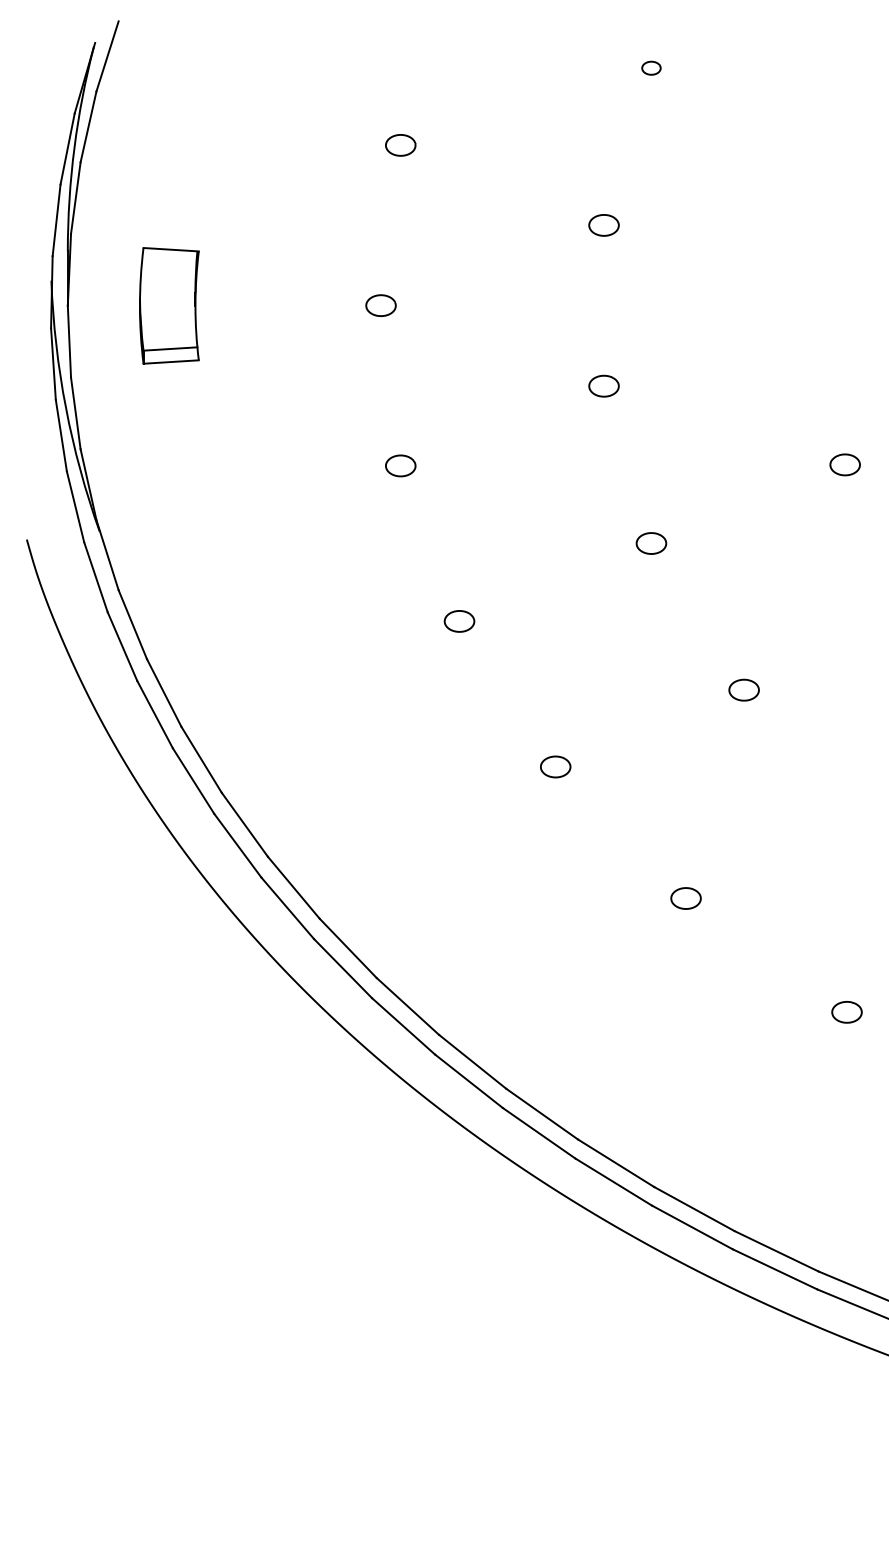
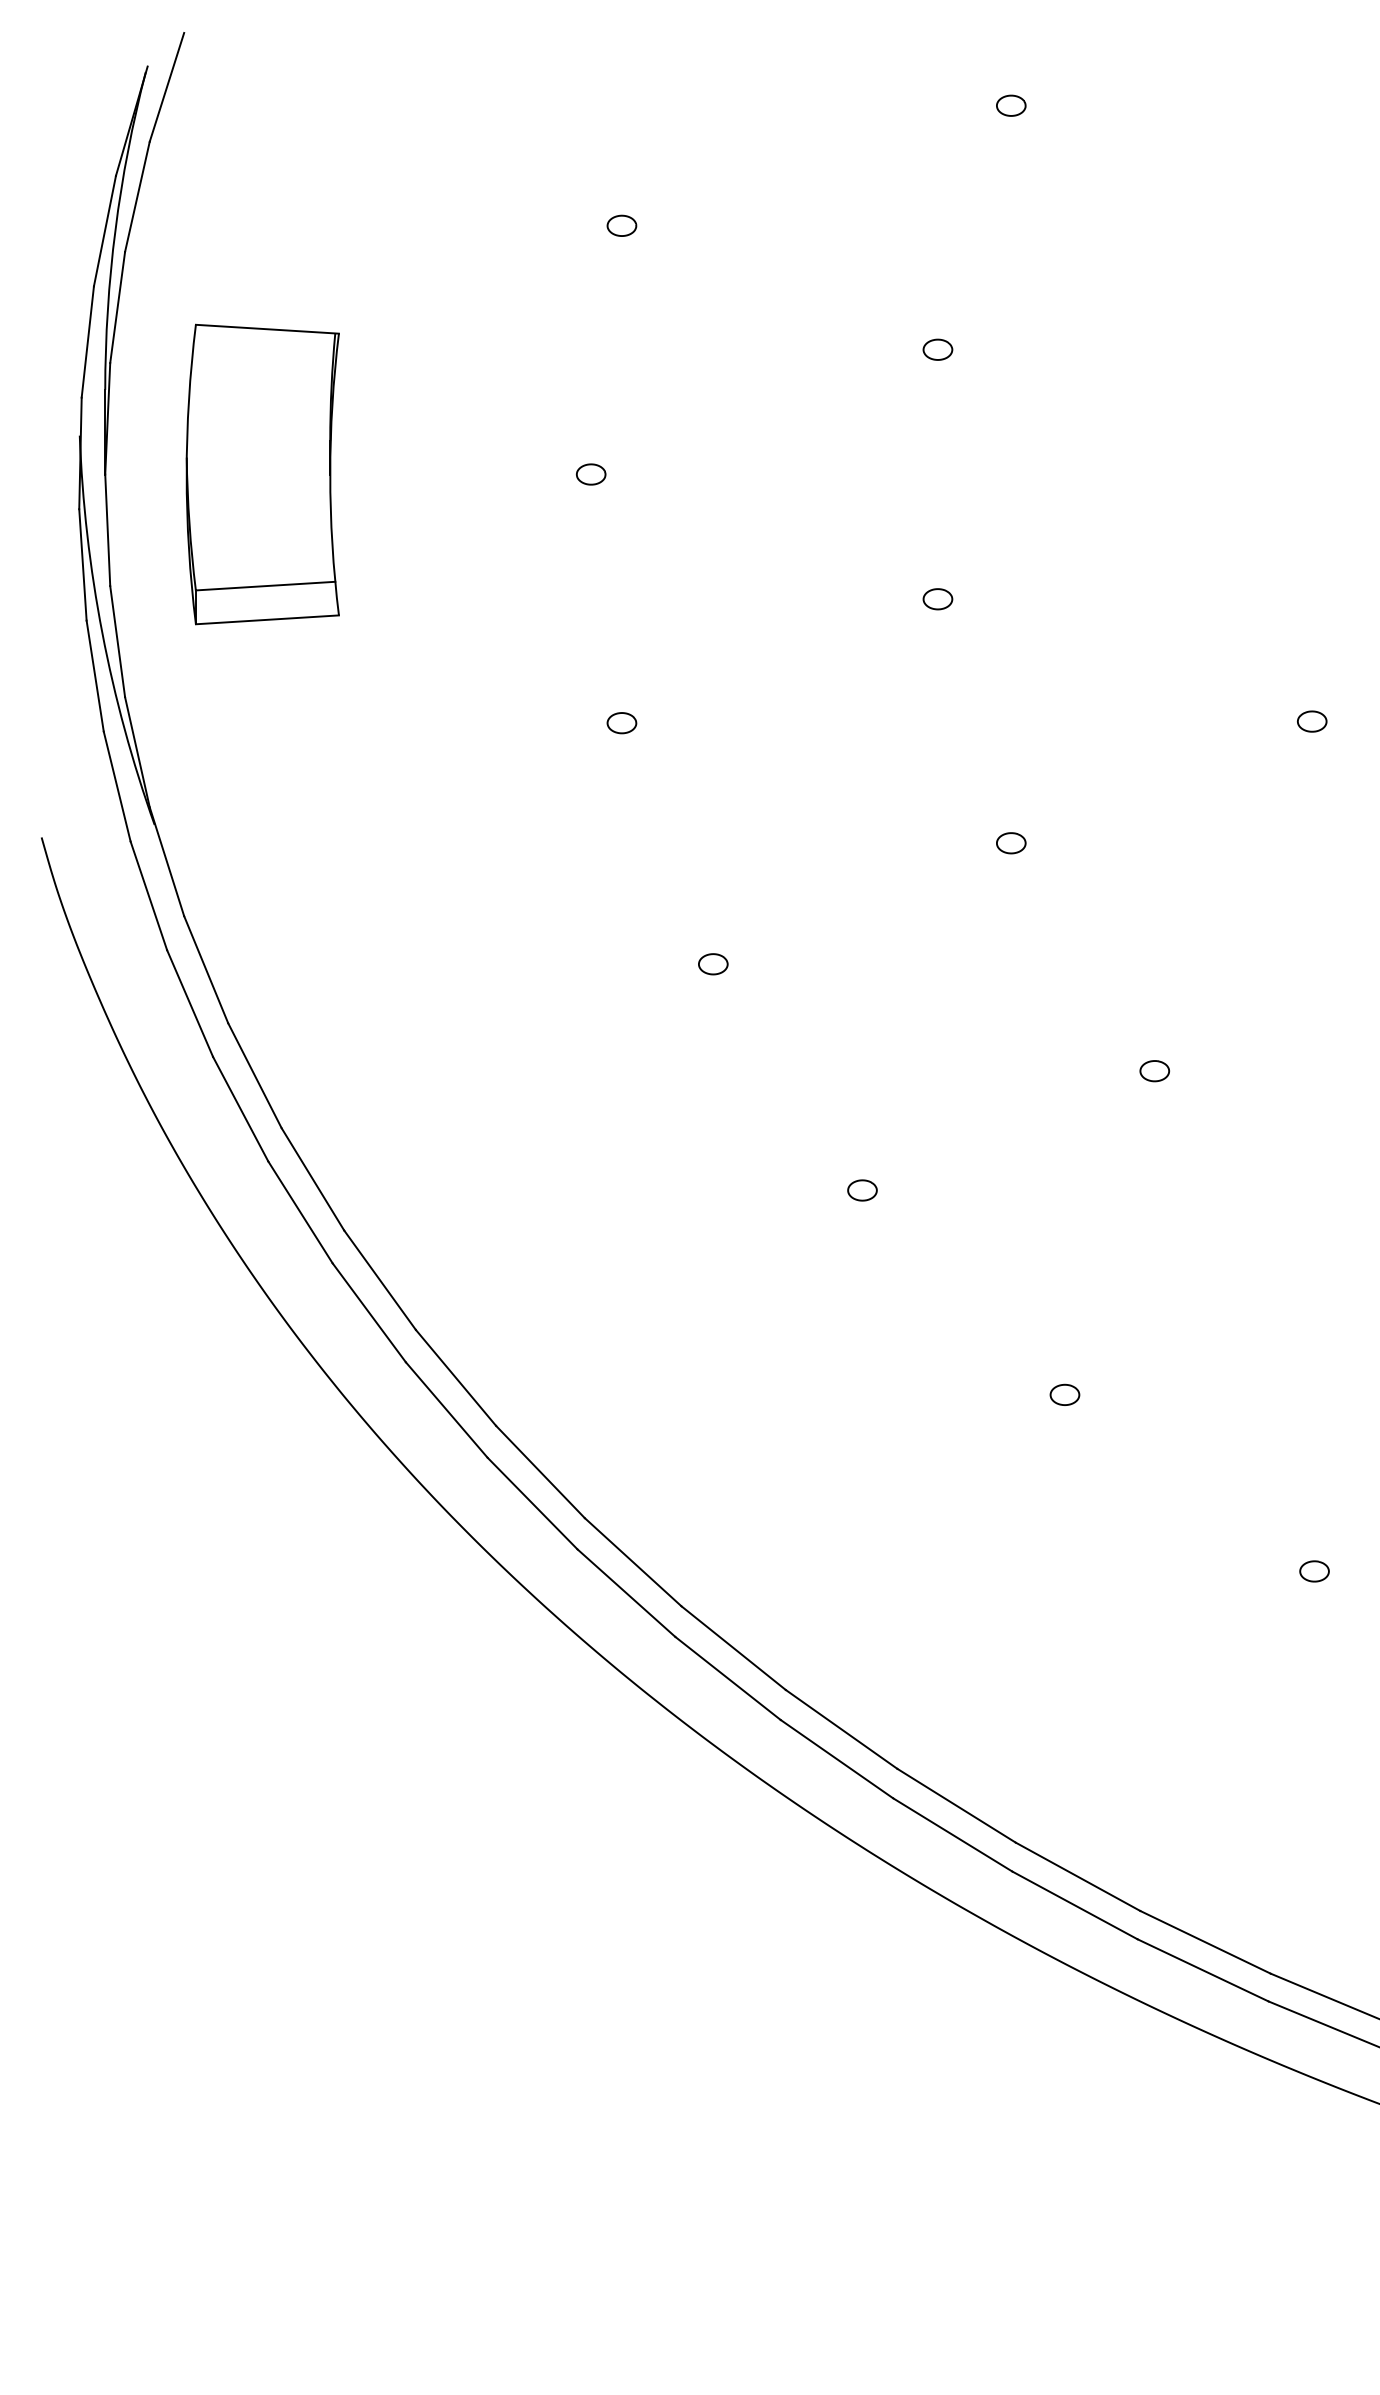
part: (400, 145) -> (621, 225), size x0.62
part: (604, 225) -> (938, 349), size x0.62
part: (169, 305) -> (263, 474), size x1.67
part: (380, 305) -> (590, 474), size x0.62
part: (604, 385) -> (938, 598), size x0.62
part: (845, 464) -> (1312, 720), size x0.62
part: (400, 465) -> (621, 722), size x0.62
part: (651, 542) -> (1011, 842), size x0.62
part: (459, 620) -> (713, 963), size x0.62
part: (743, 689) -> (1154, 1070), size x0.62
part: (555, 766) -> (862, 1189), size x0.62
part: (685, 898) -> (1064, 1394), size x0.62
part: (846, 1012) -> (1314, 1571), size x0.62

